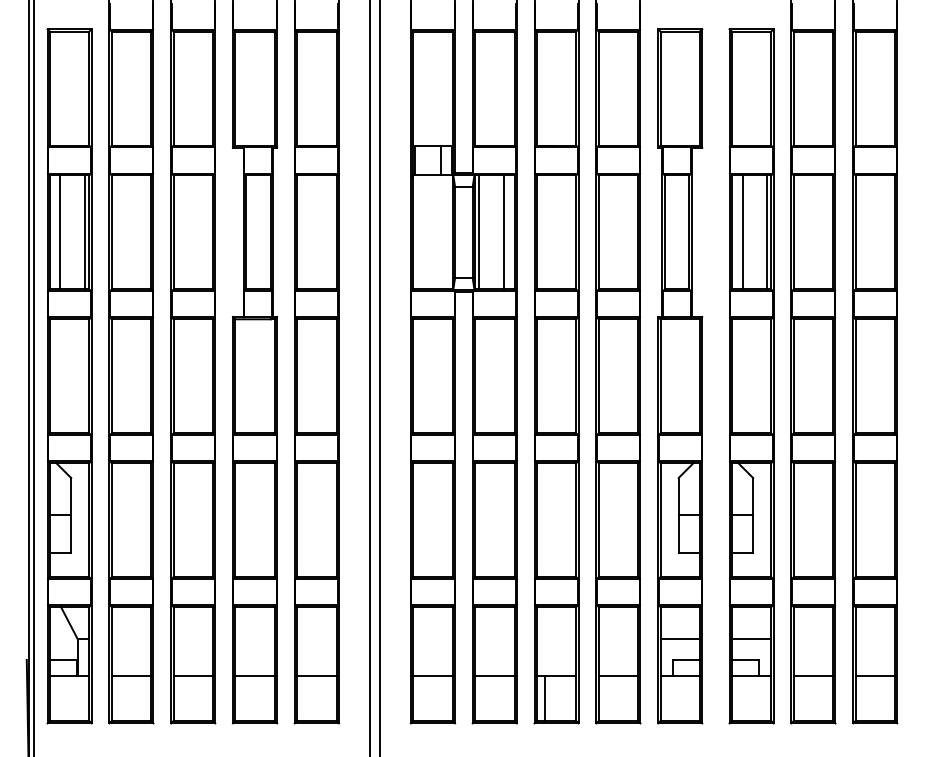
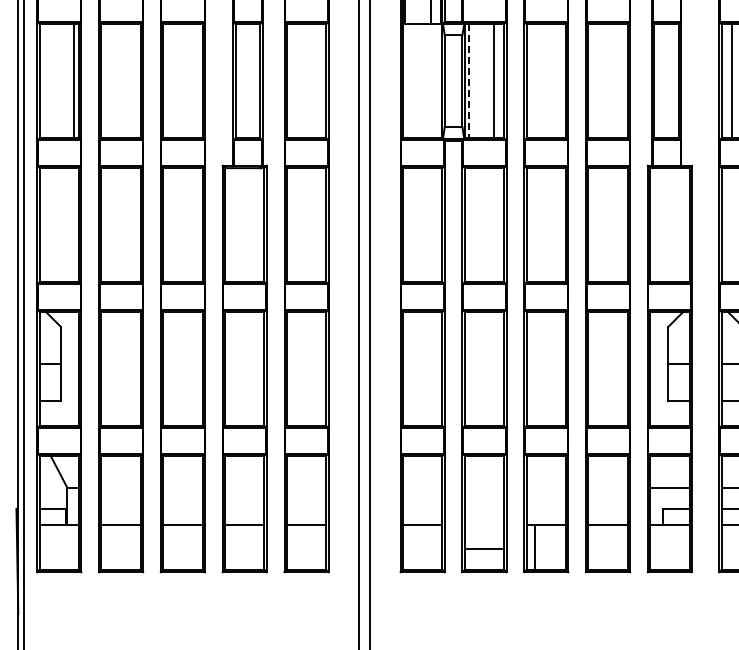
line: (60, 232) -> (50, 81), removed
line: (479, 232) -> (469, 81), solid -> dashed
line: (494, 676) -> (484, 549), moved

